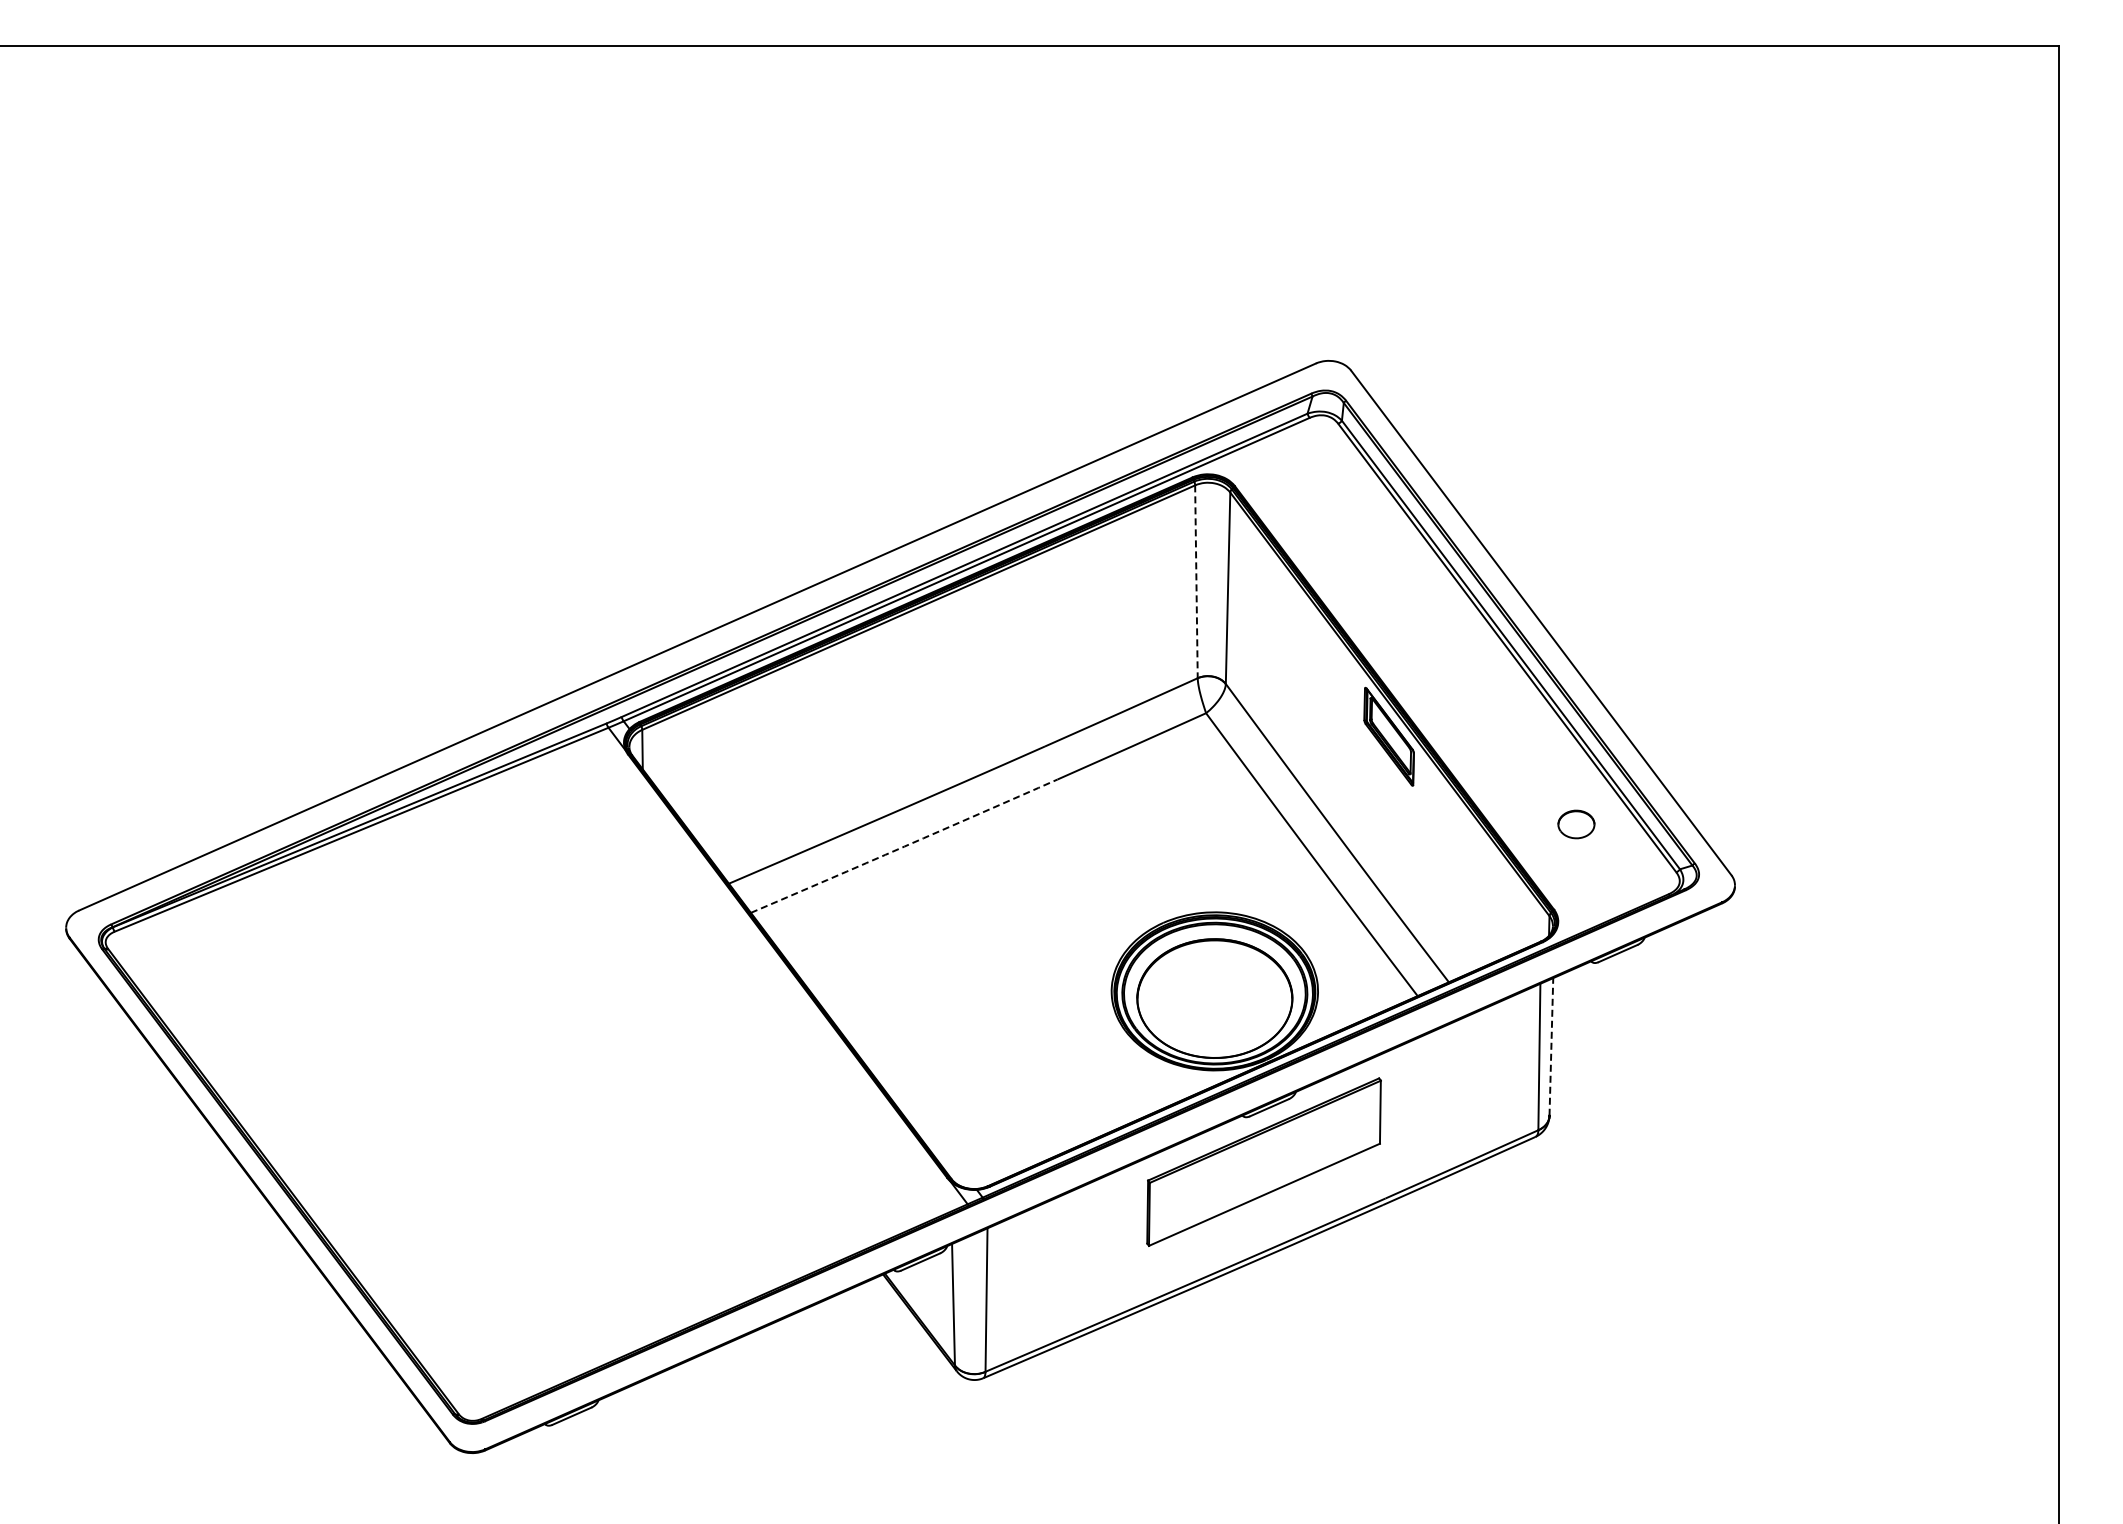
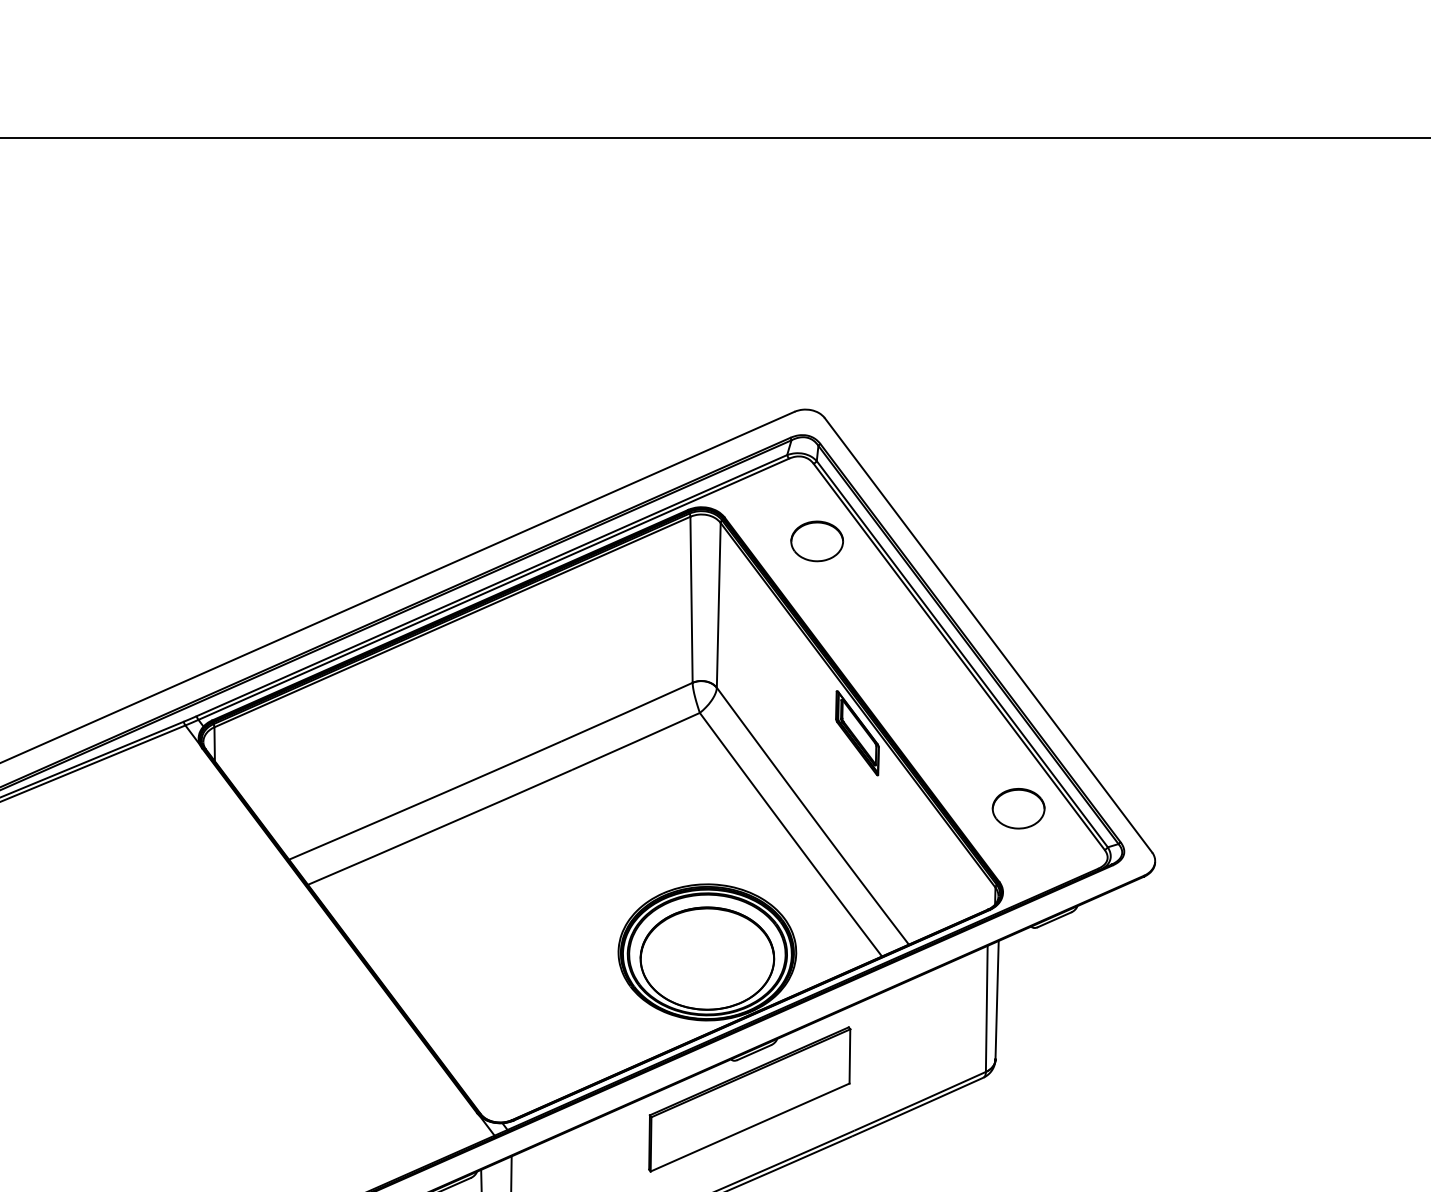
part: (1342, 513) -> (817, 540), added
line: (1196, 582) -> (691, 600), dashed -> solid
part: (1576, 824) -> (1018, 808), size x1.67
arc: (904, 846) -> (440, 827), dashed -> solid
line: (1551, 1046) -> (997, 999), dashed -> solid

